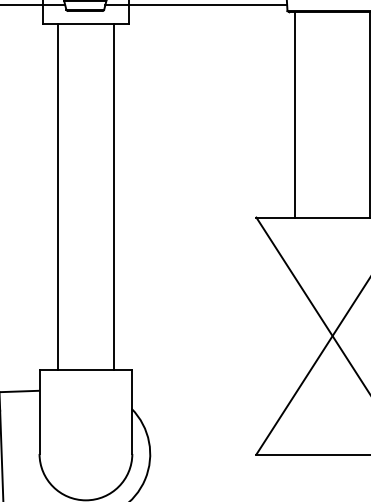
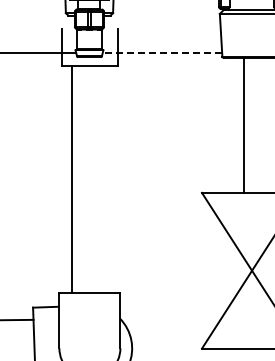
line: (196, 5) -> (162, 53), solid -> dashed
line: (295, 113) -> (243, 124), moved
line: (114, 197) -> (108, 179), removed

